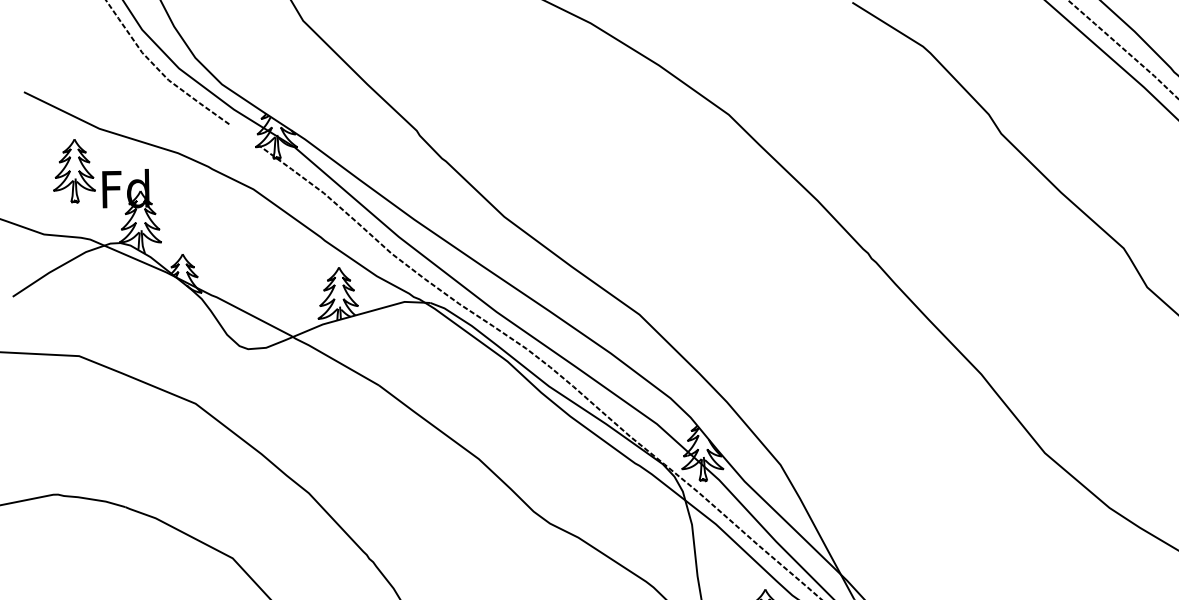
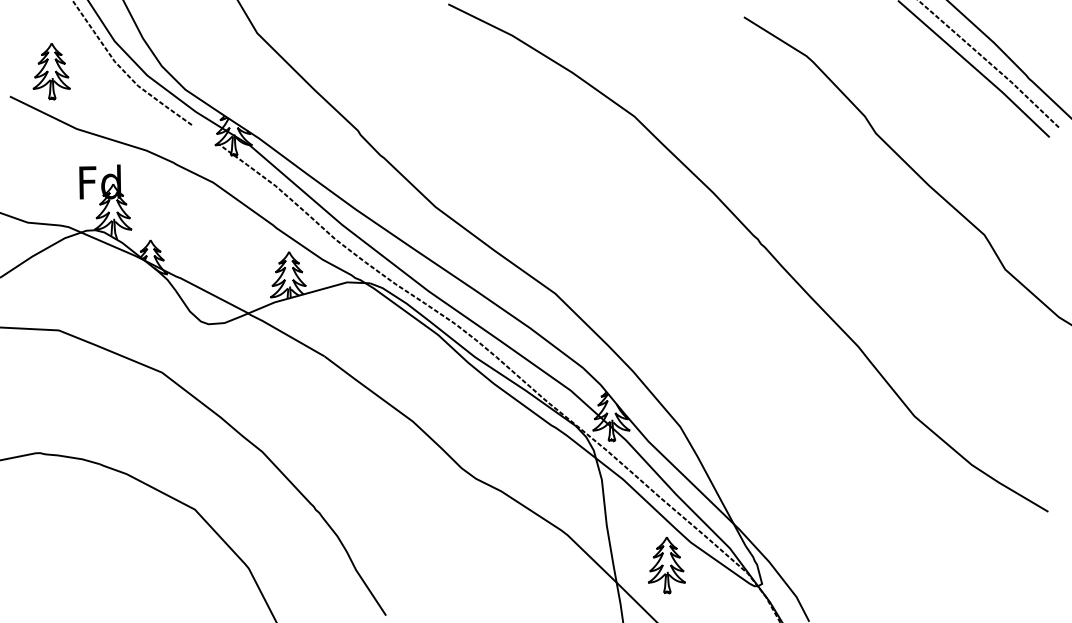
part: (74, 171) -> (51, 71), moved

